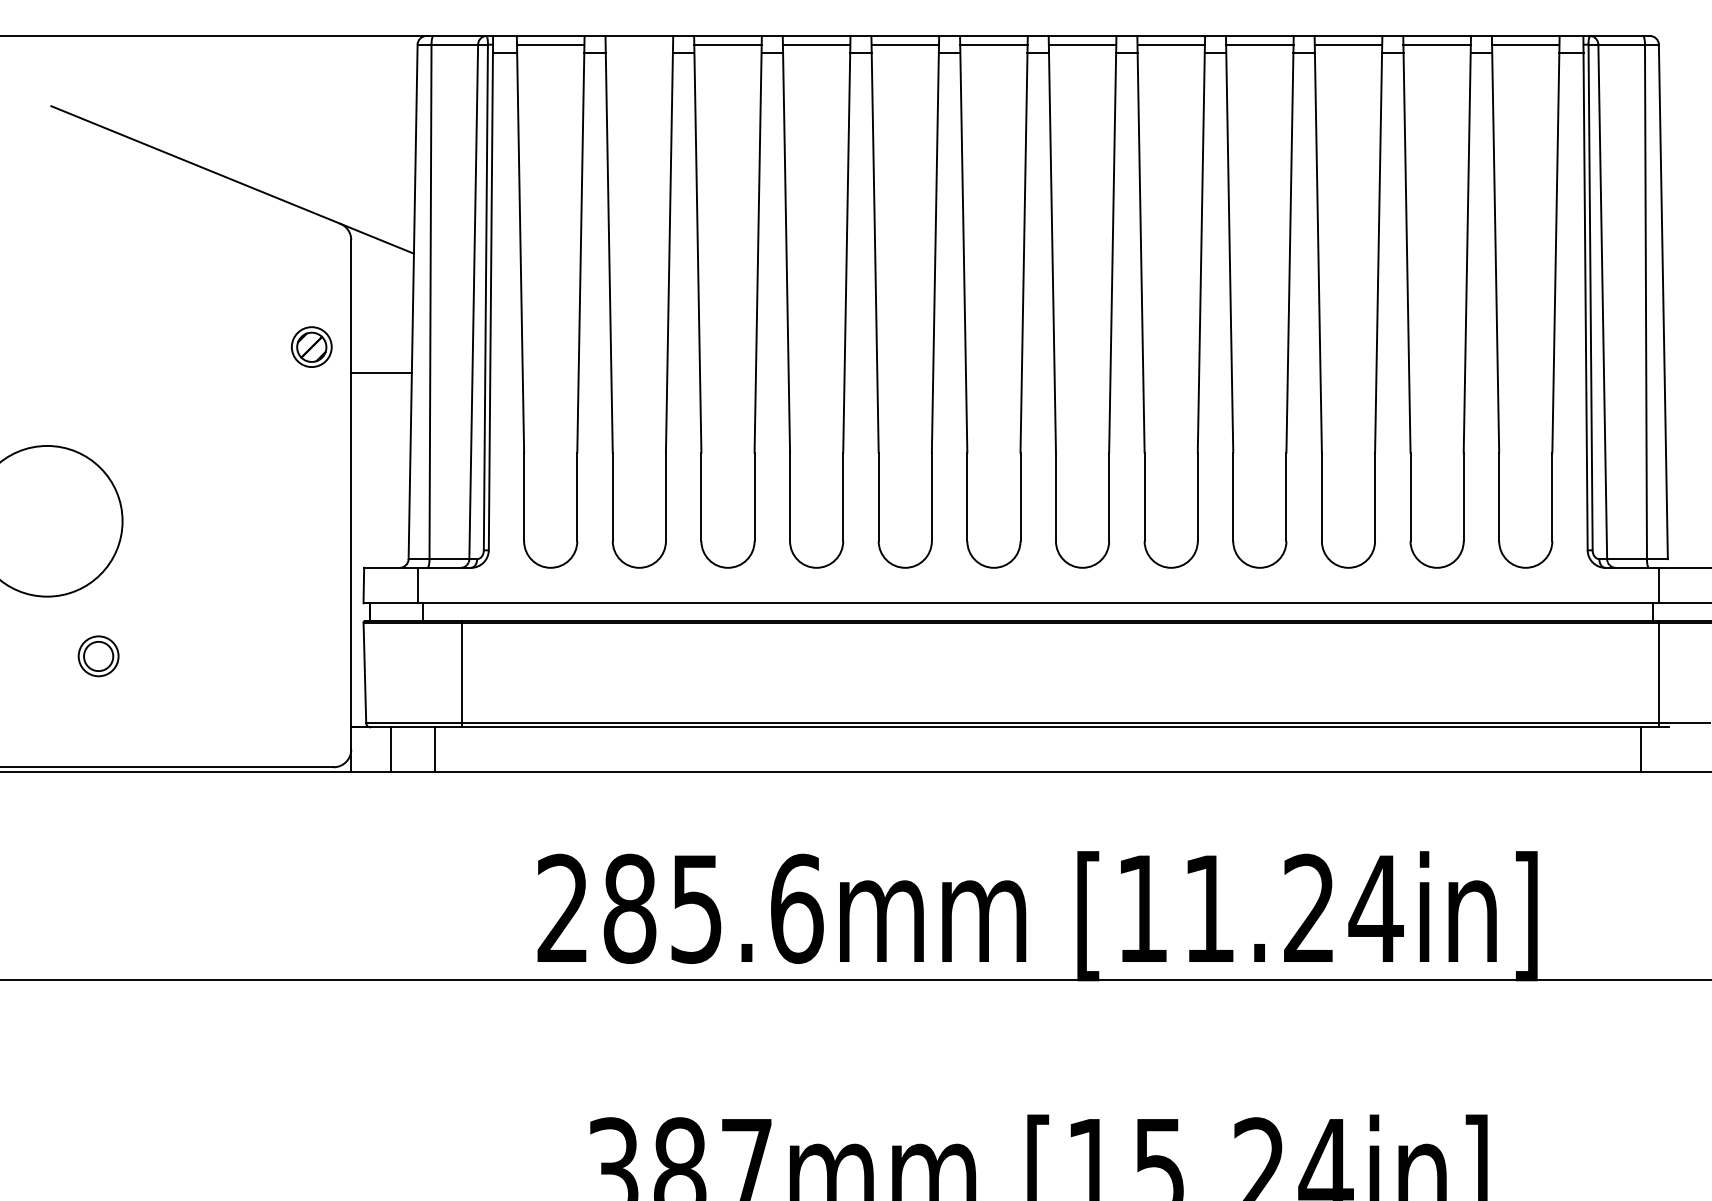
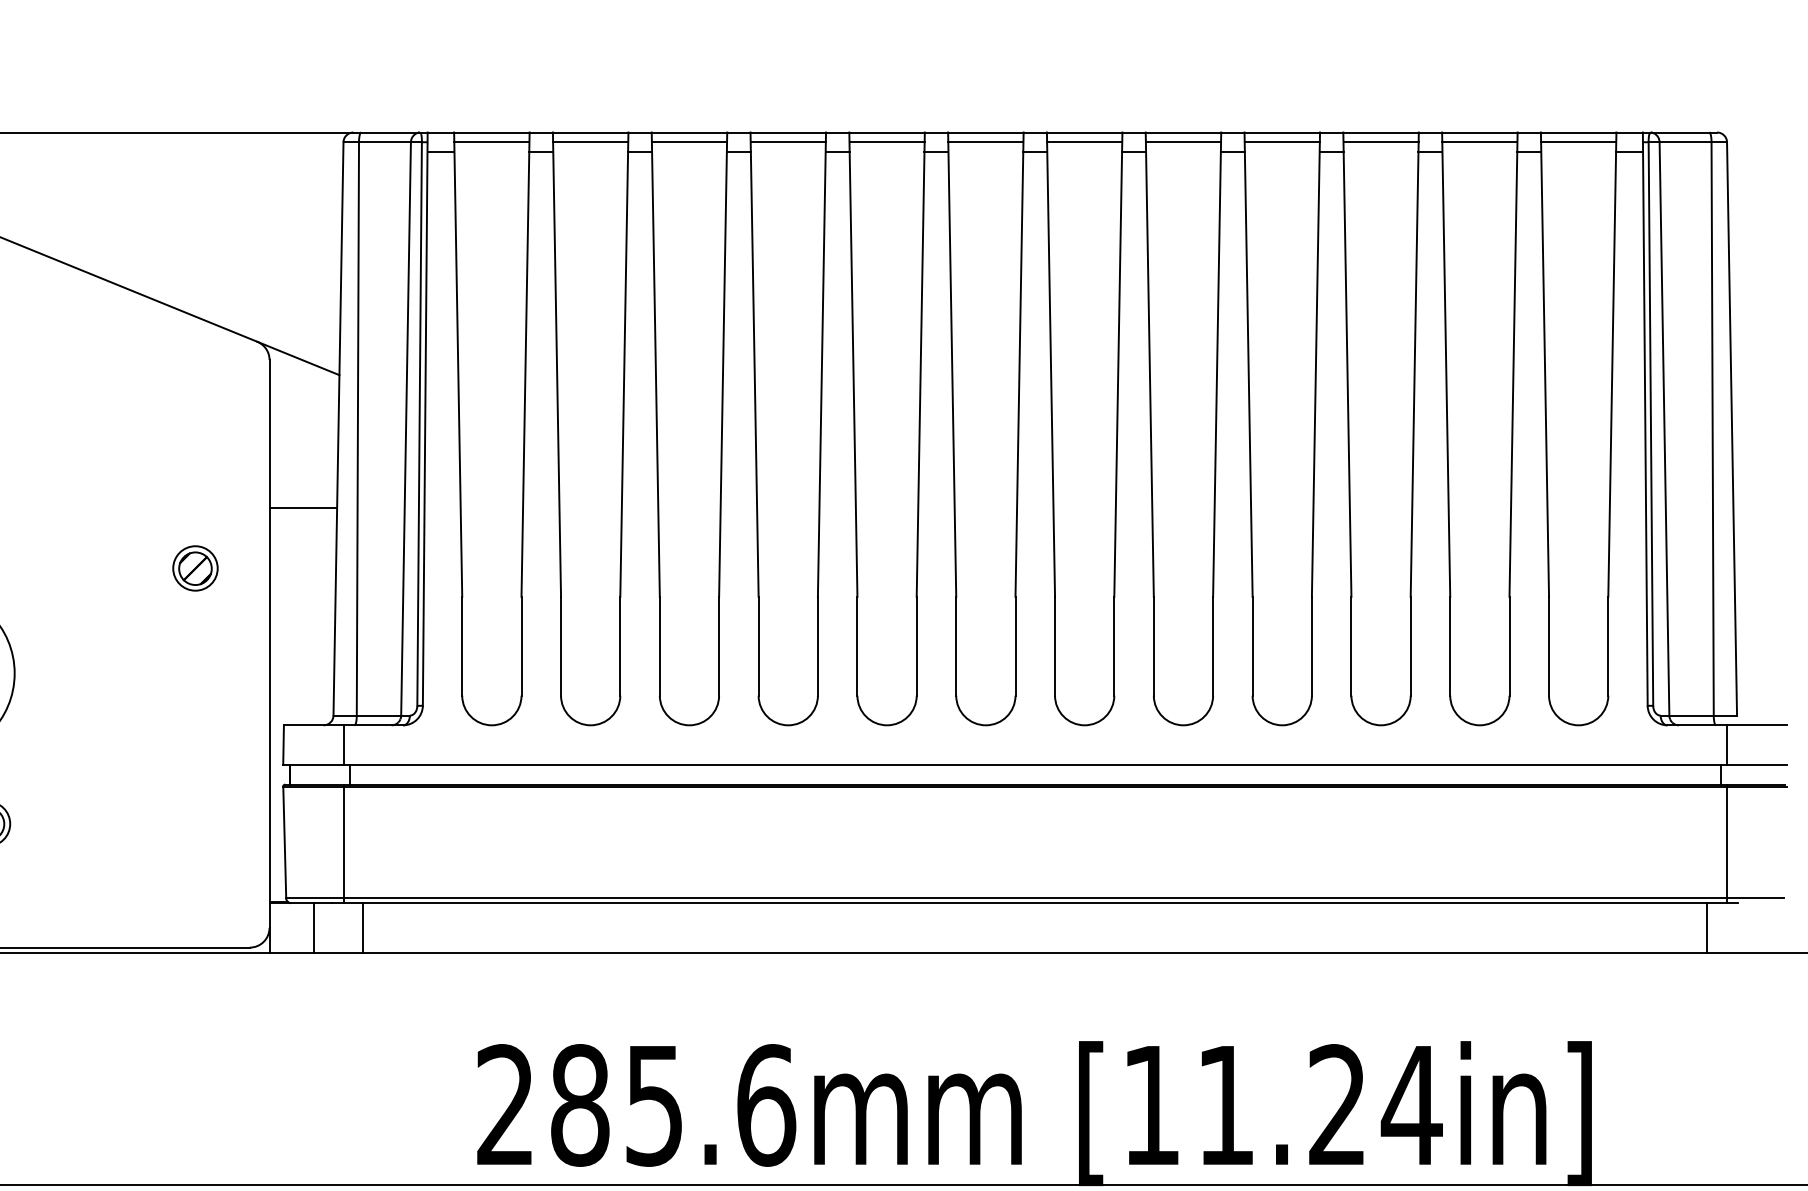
line: (639, 44) -> (590, 142), added
part: (311, 346) -> (195, 567), moved
line: (461, 674) -> (343, 844), moved

